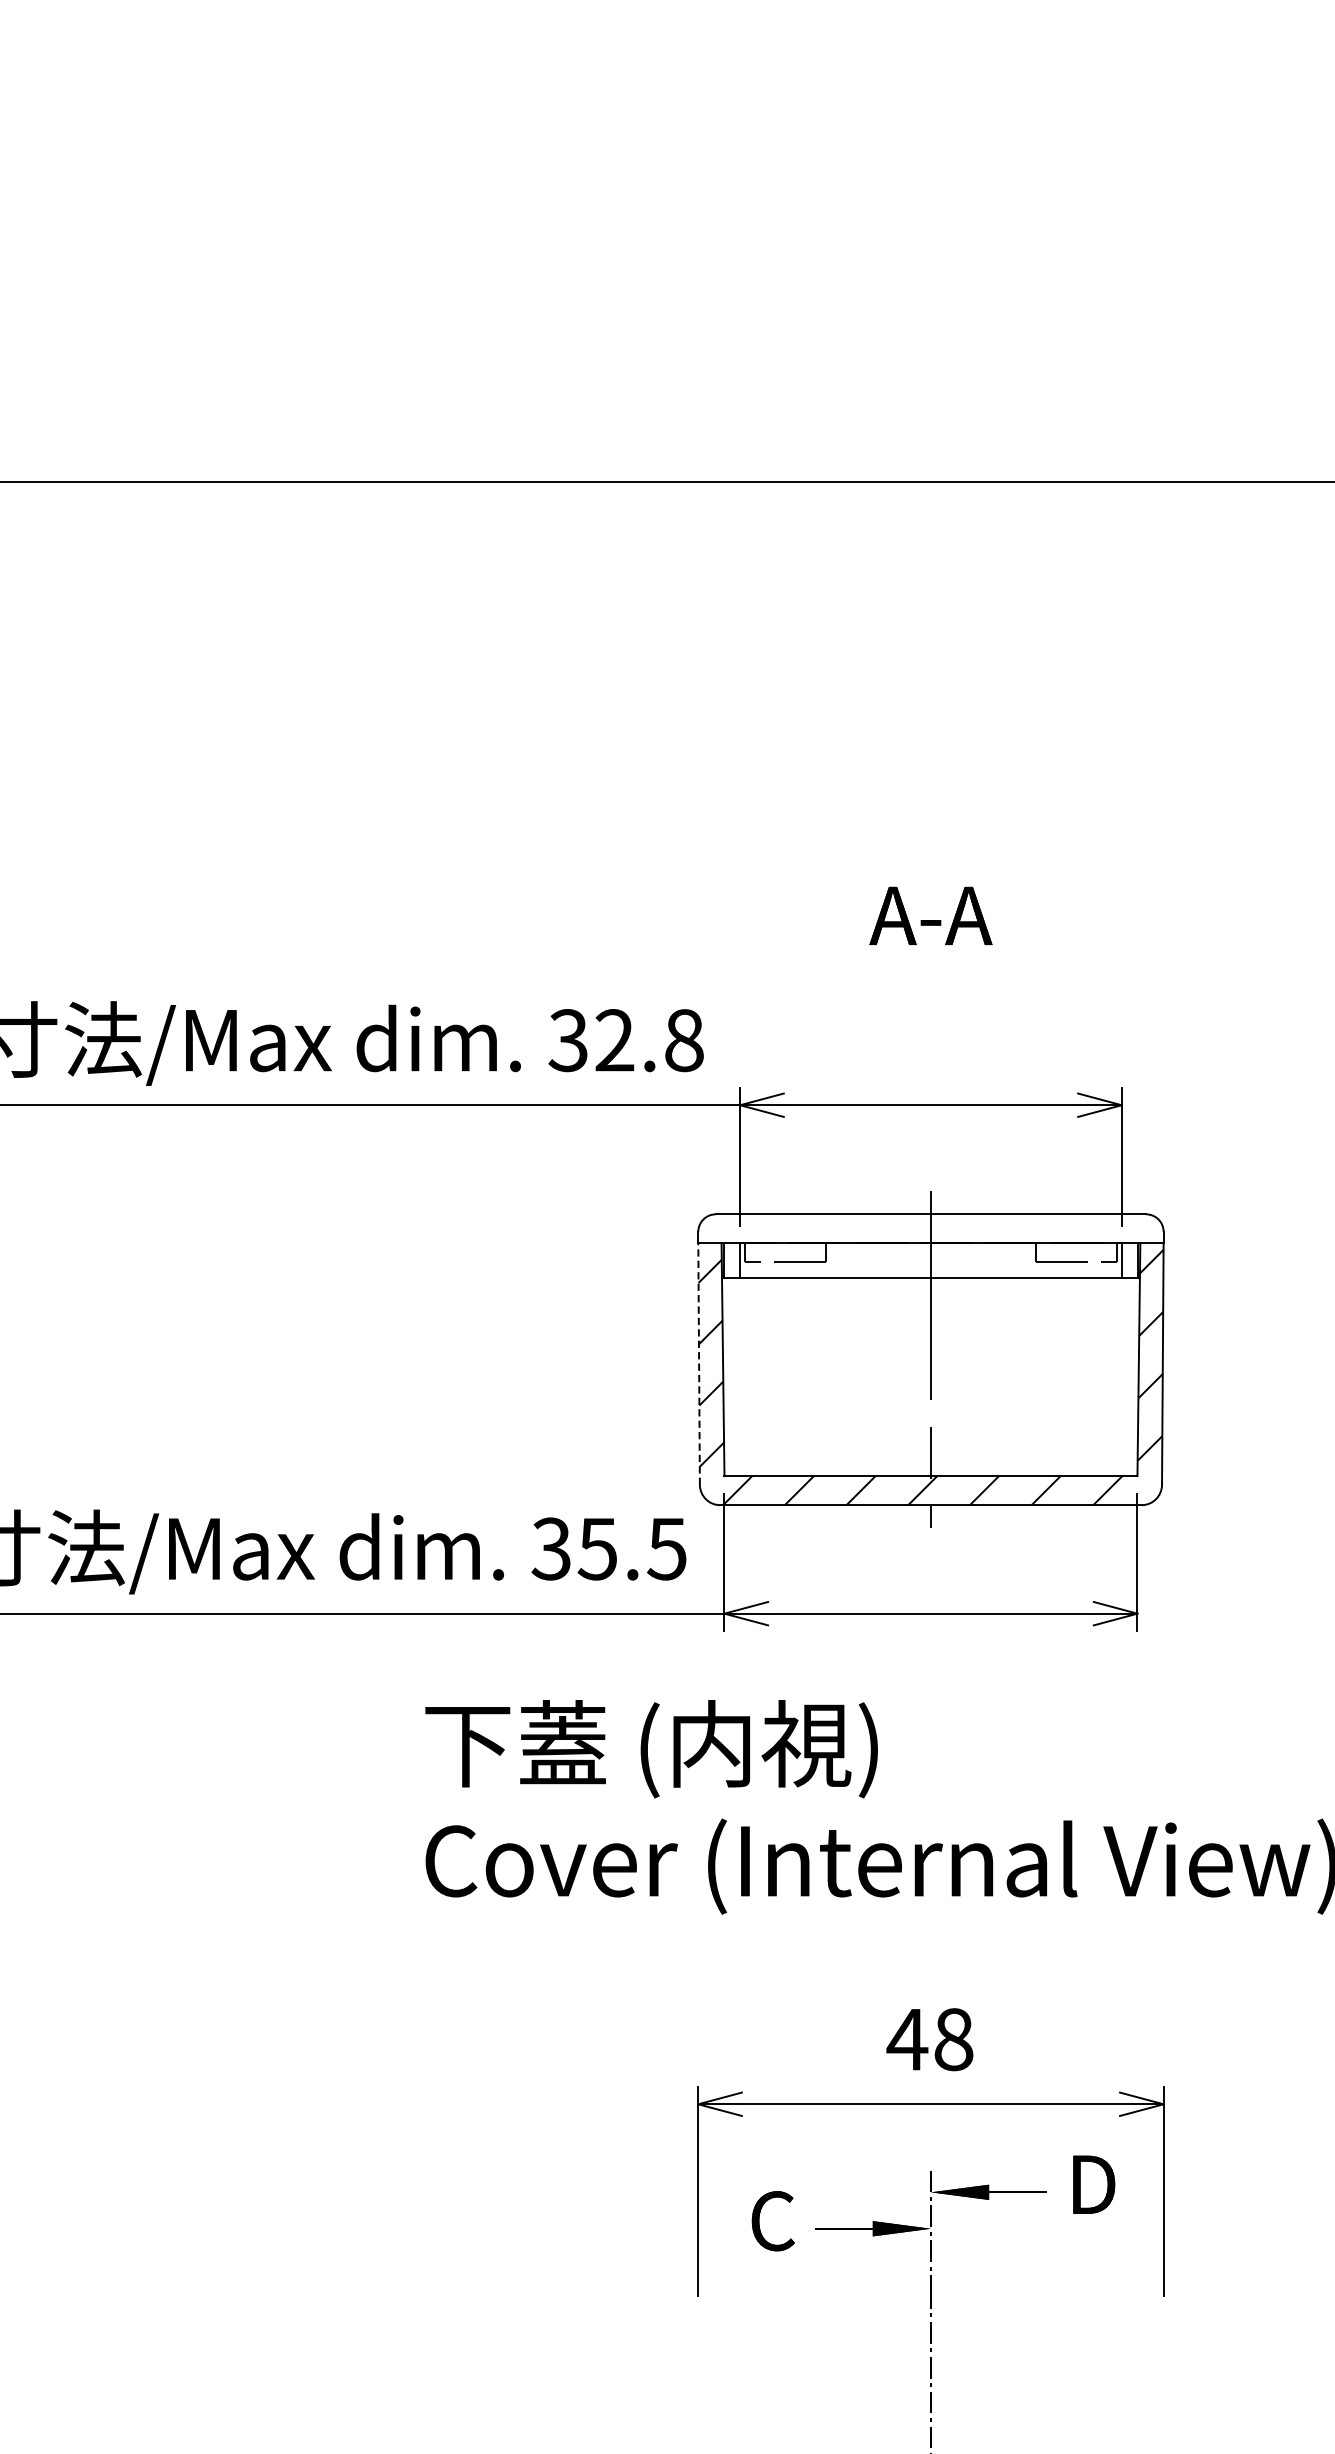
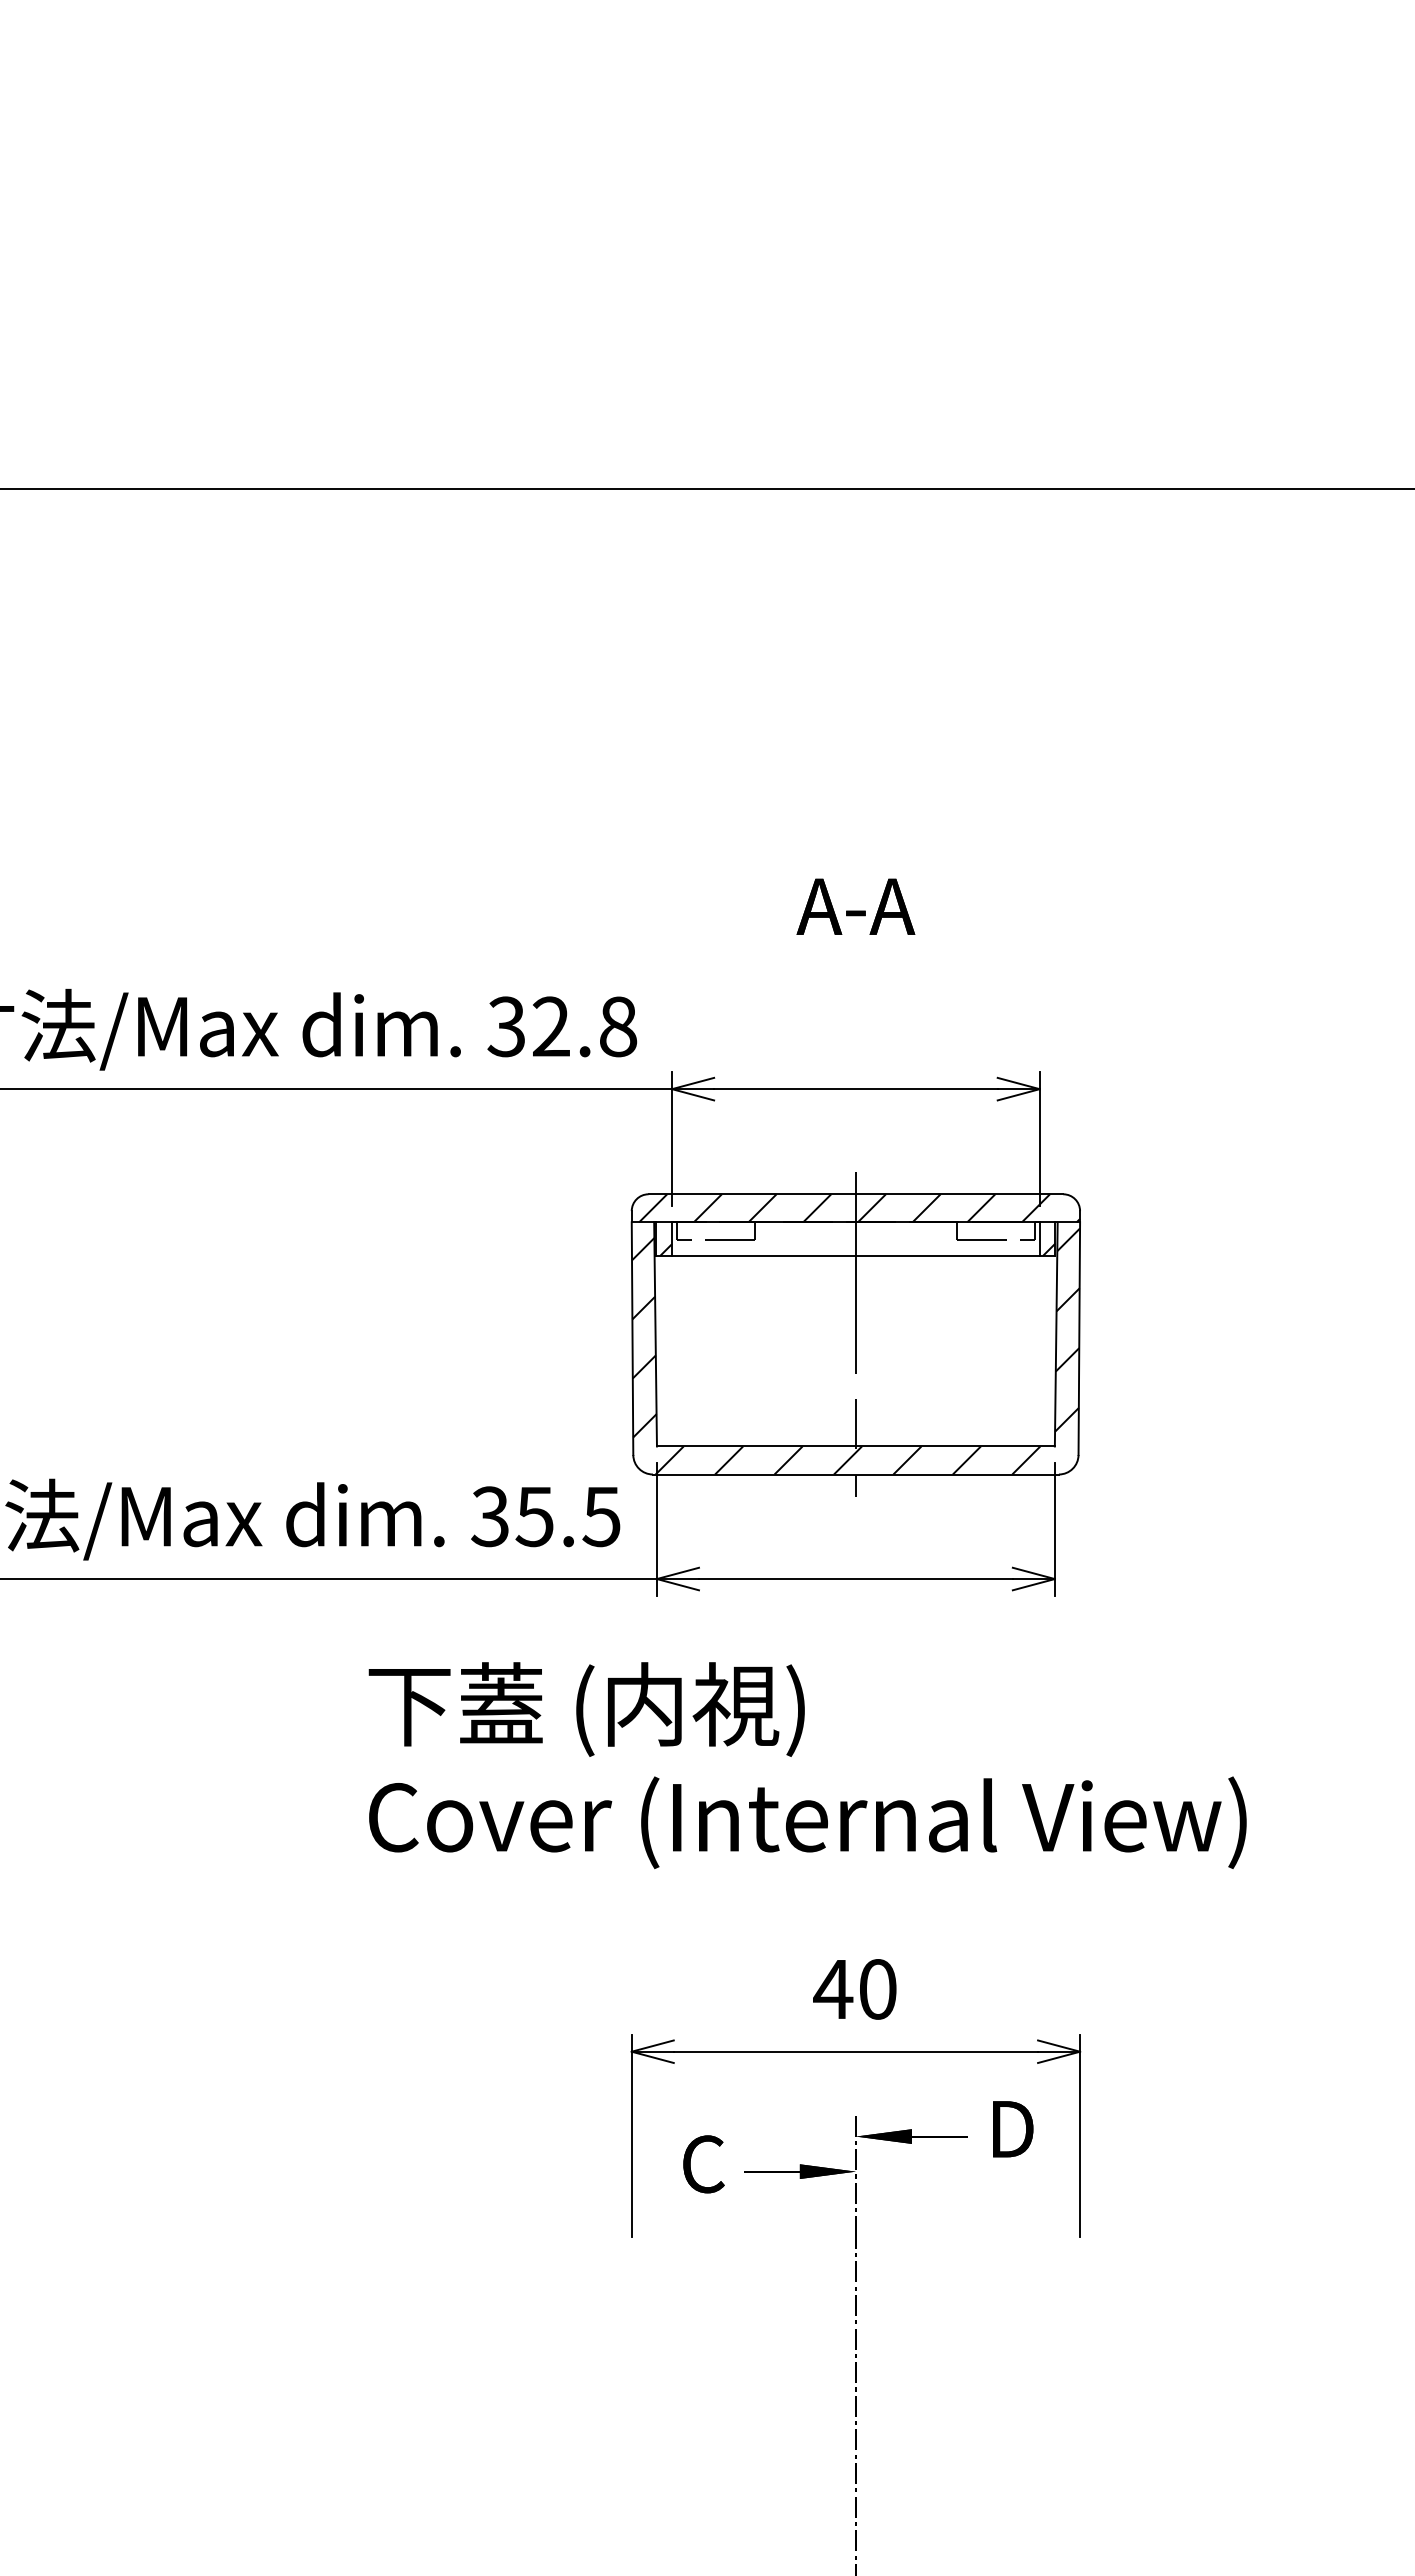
hatch: (934, 1245) -> (859, 1224), added
line: (699, 1364) -> (632, 1338), dashed -> solid
text: (953, 2039) -> (877, 1989), 48 -> 40

